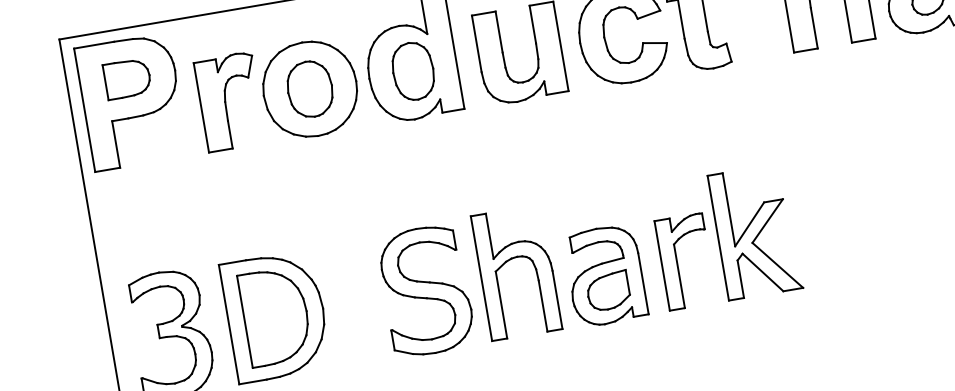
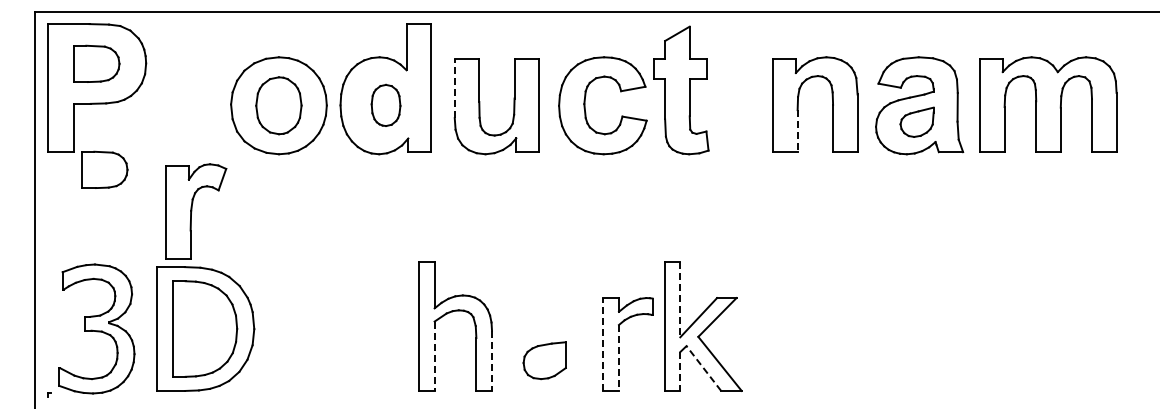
line: (814, 28) -> (797, 131), solid -> dashed
line: (476, 43) -> (454, 88), solid -> dashed
part: (412, 71) -> (385, 105), size x0.7
part: (230, 101) -> (196, 211), moved
part: (152, 179) -> (104, 169), added
line: (729, 209) -> (680, 299), solid -> dashed
line: (662, 265) -> (603, 344), solid -> dashed
line: (762, 272) -> (703, 368), solid -> dashed
part: (605, 275) -> (544, 344), removed
line: (679, 275) -> (619, 357), solid -> dashed
line: (741, 280) -> (680, 372), solid -> dashed
part: (426, 290) -> (361, 328), removed
line: (558, 300) -> (492, 361), solid -> dashed
line: (501, 305) -> (434, 356), solid -> dashed

